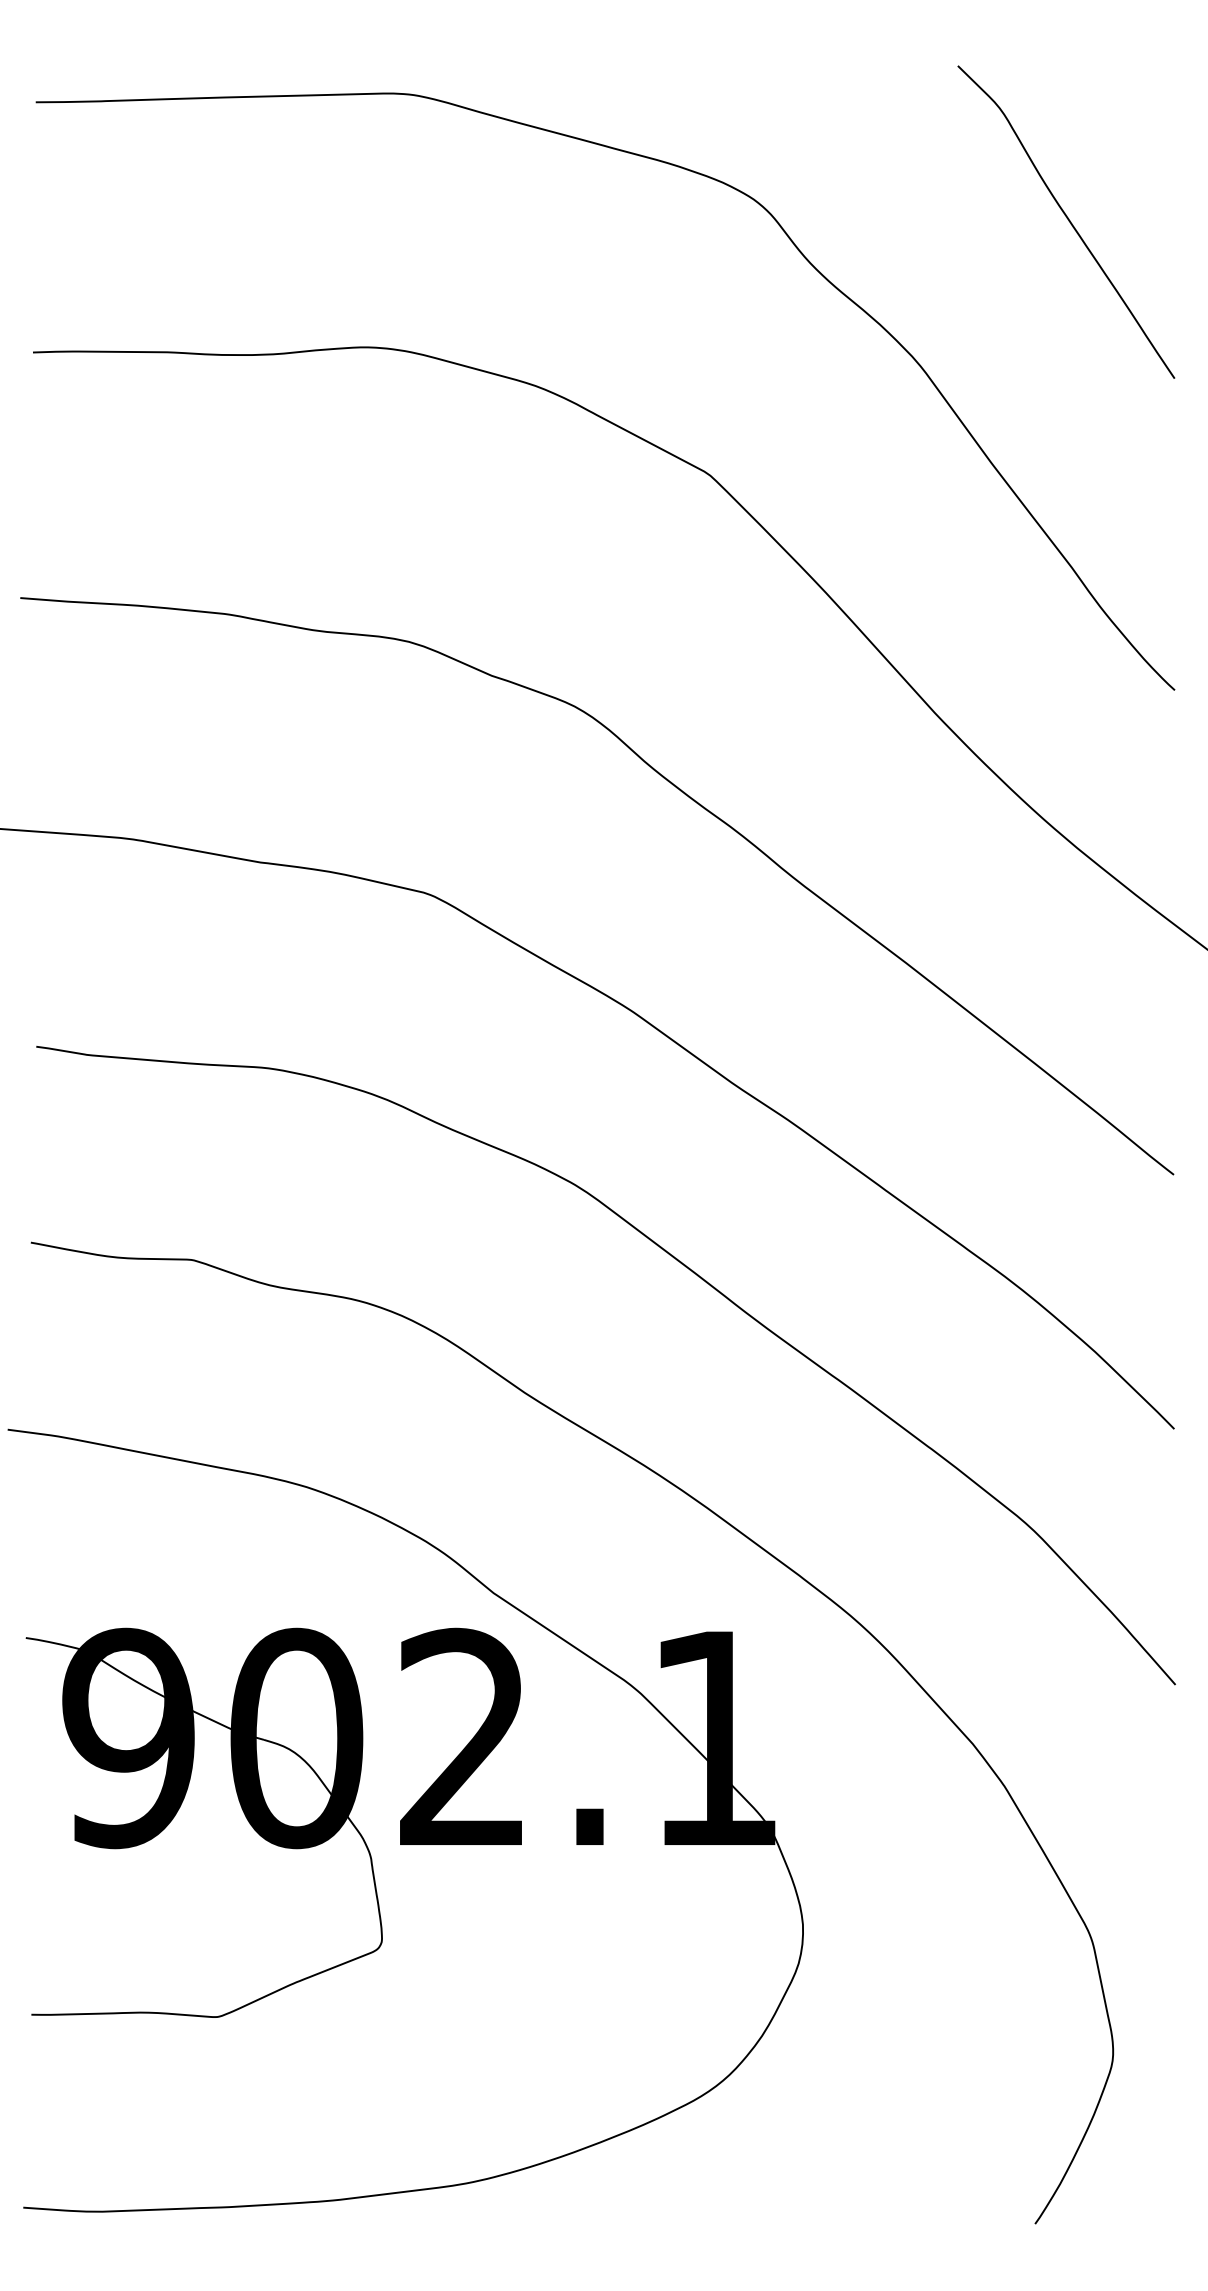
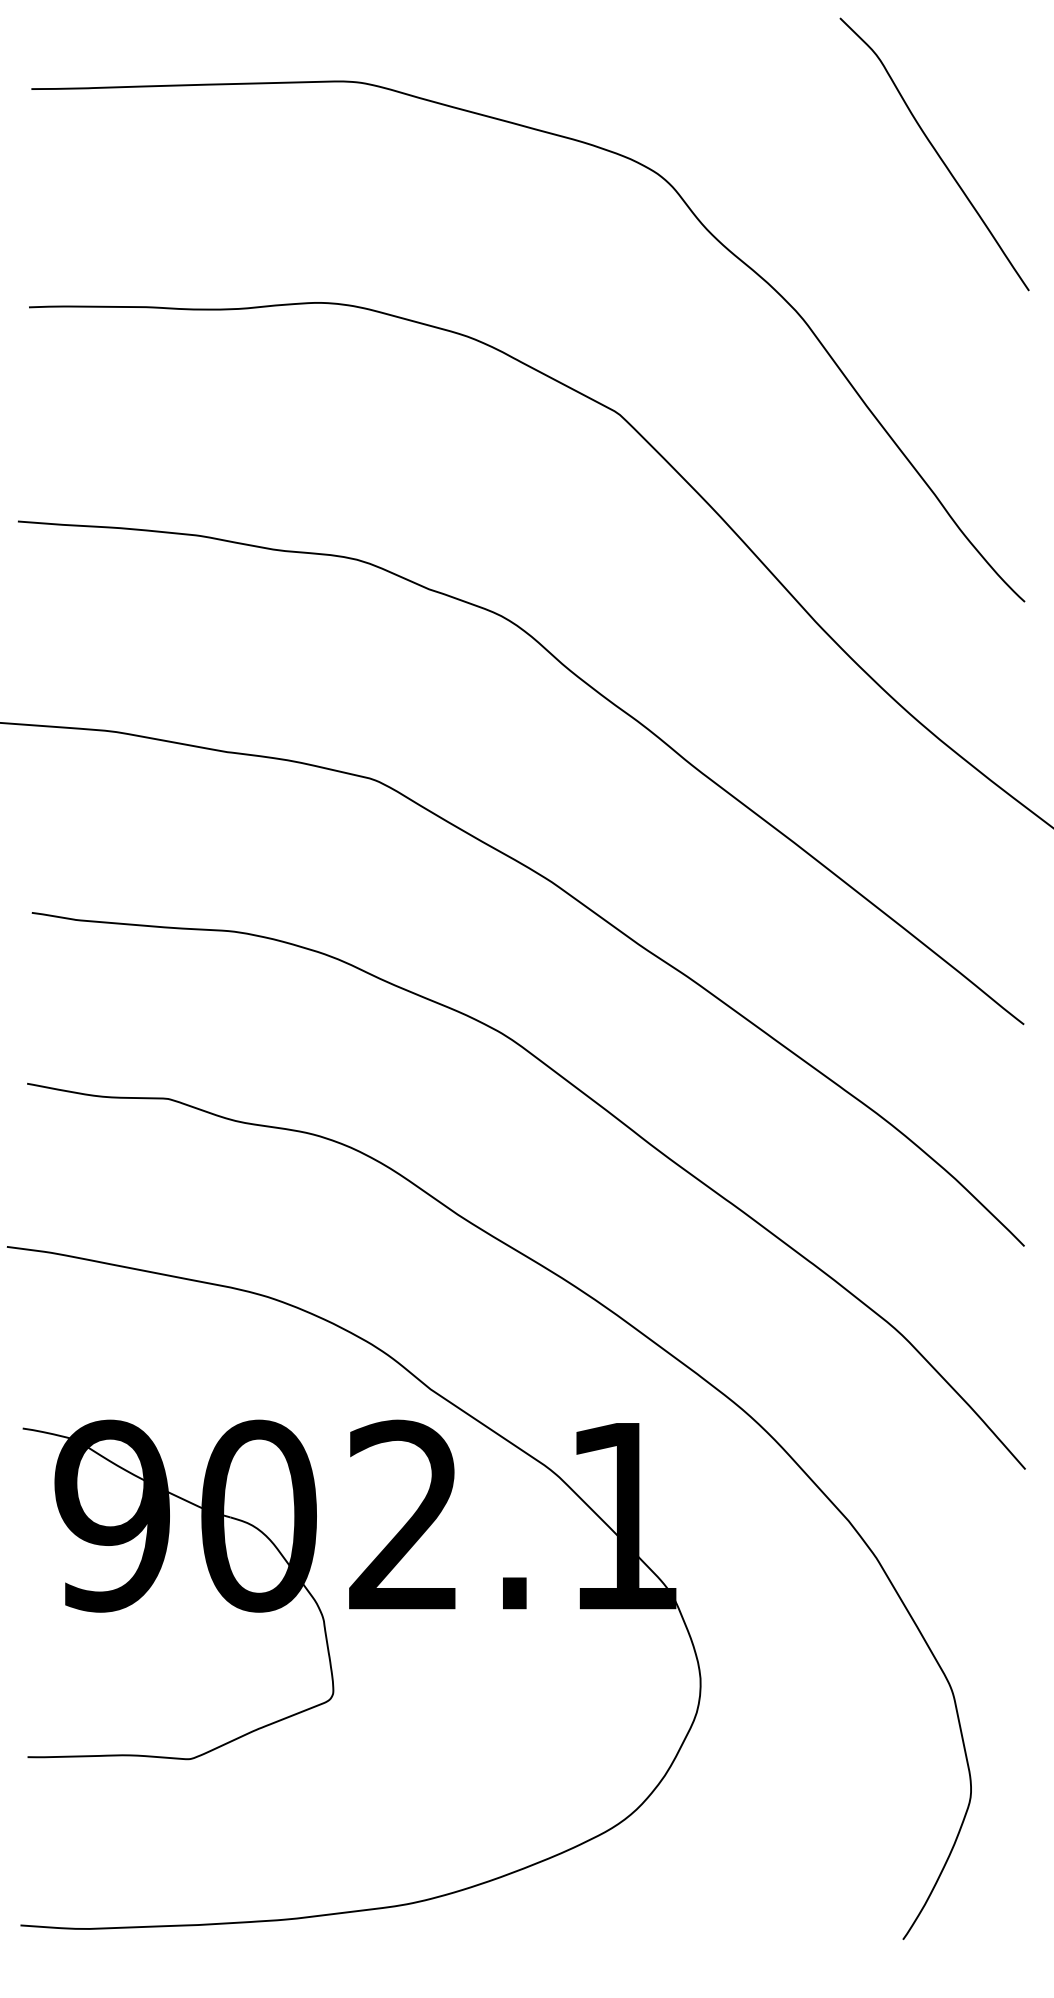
curve: (1068, 221) -> (936, 153), moved

